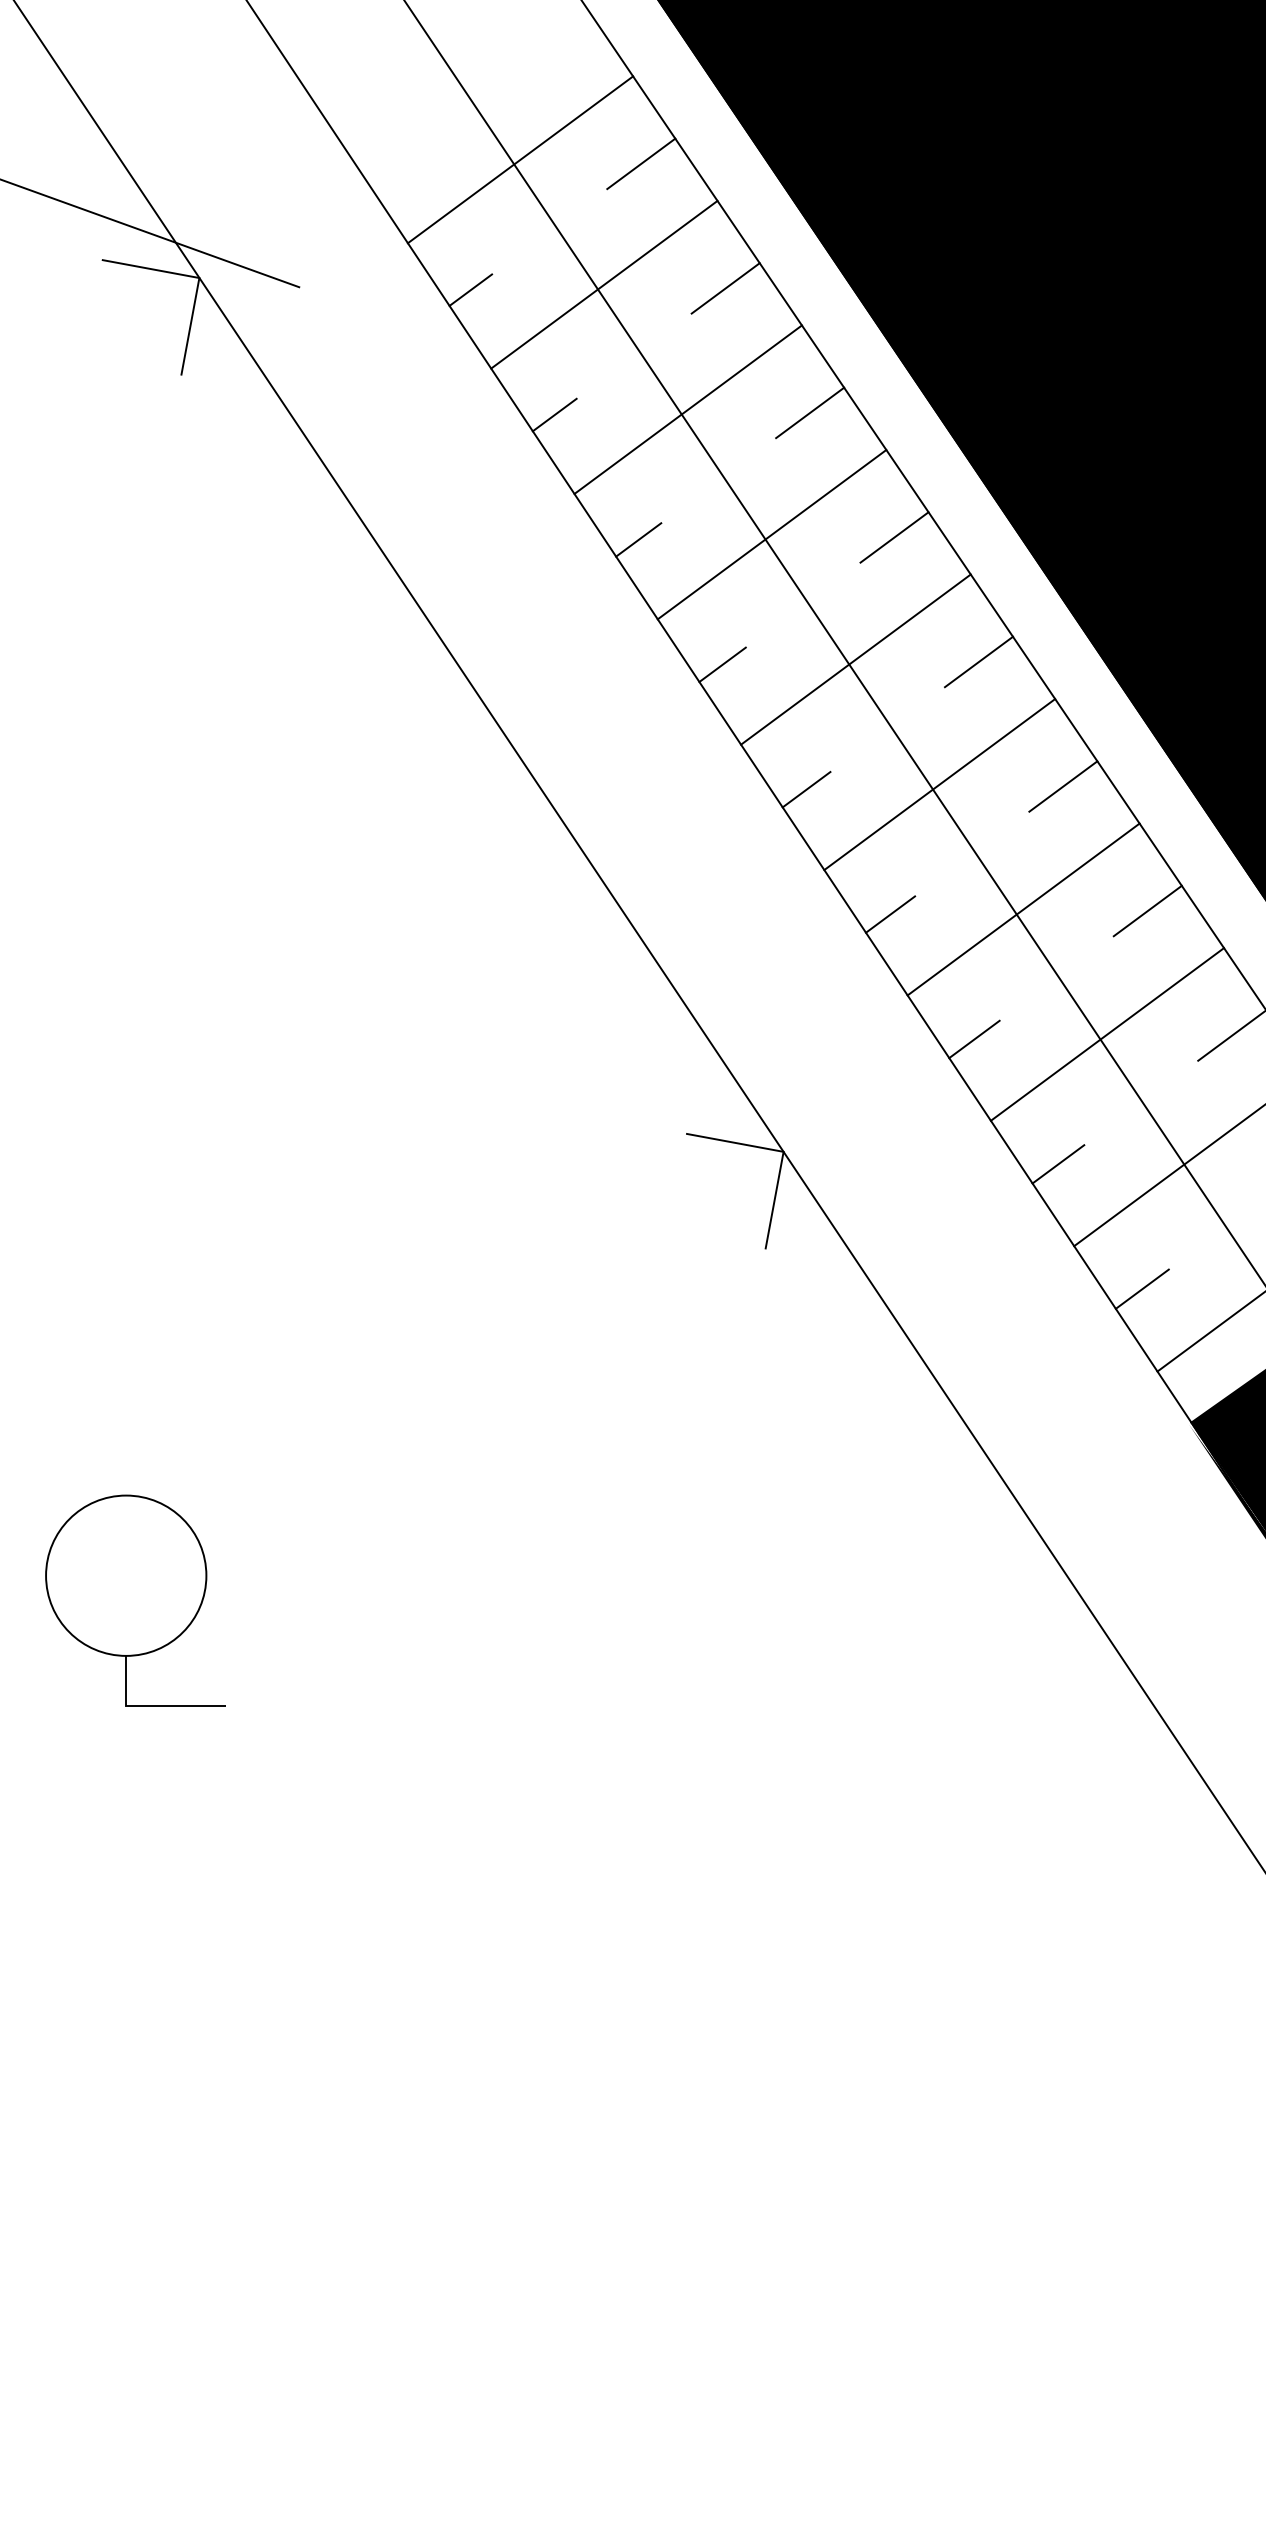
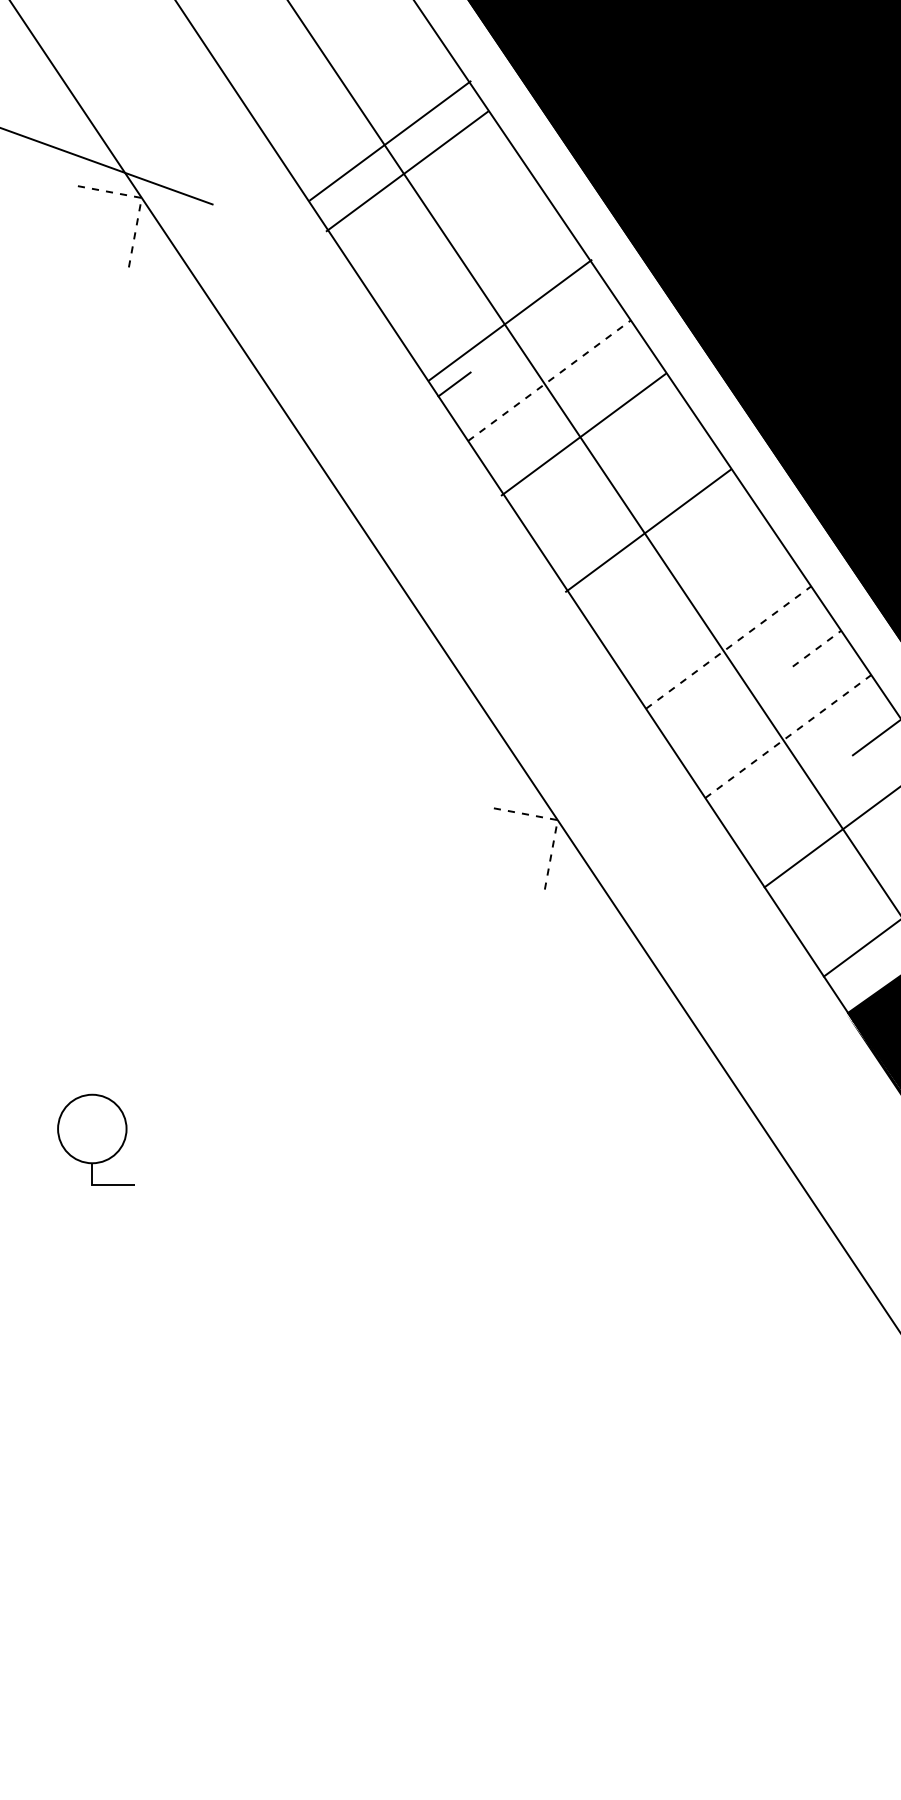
line: (520, 159) -> (390, 140), moved
line: (641, 163) -> (456, 116), removed
line: (199, 278) -> (141, 198), solid -> dashed
line: (604, 284) -> (407, 171), moved
line: (725, 288) -> (516, 205), removed
line: (470, 289) -> (334, 206), removed
line: (687, 409) -> (509, 320), moved
line: (810, 412) -> (576, 293), removed
line: (554, 414) -> (394, 295), removed
line: (772, 534) -> (549, 380), solid -> dashed
line: (894, 537) -> (636, 382), removed
line: (855, 659) -> (583, 434), moved
line: (978, 661) -> (696, 471), removed
line: (722, 664) -> (514, 473), removed
line: (939, 784) -> (648, 530), moved
line: (1063, 786) -> (757, 560), removed
line: (806, 789) -> (574, 562), removed
line: (1024, 909) -> (729, 647), solid -> dashed
line: (1148, 910) -> (817, 648), solid -> dashed
line: (890, 914) -> (633, 651), removed
line: (1107, 1034) -> (788, 736), solid -> dashed
line: (974, 1039) -> (693, 740), removed
line: (783, 1151) -> (557, 819), solid -> dashed
line: (1058, 1164) -> (753, 829), removed
line: (1141, 1288) -> (812, 917), removed
part: (135, 1600) -> (96, 1139), size x0.6

